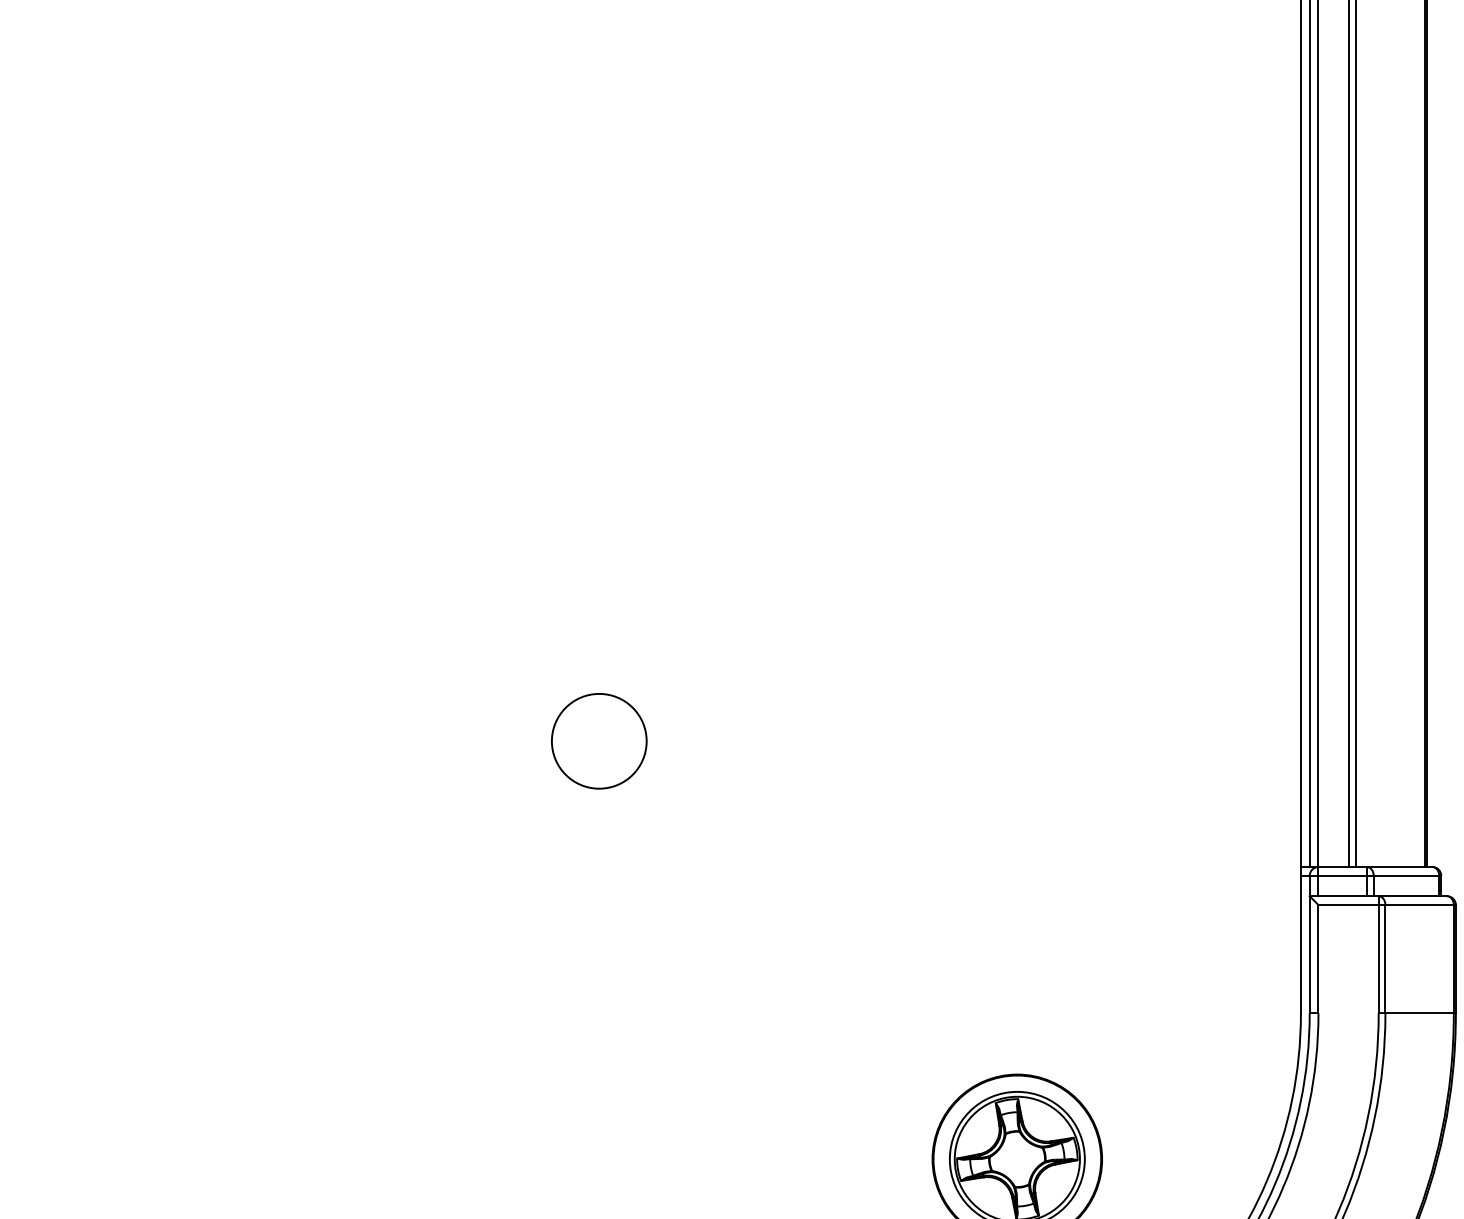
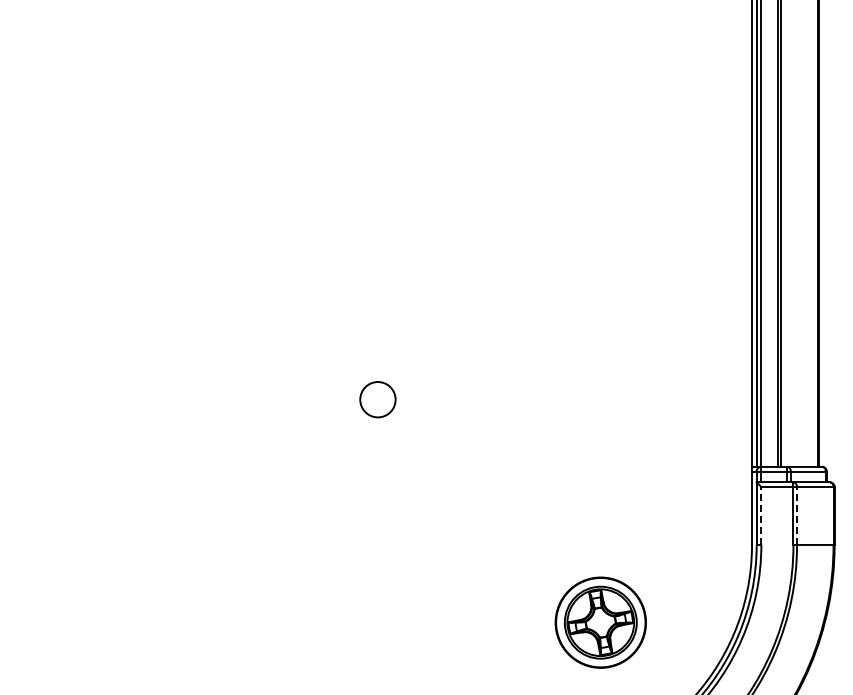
circle: (598, 740) -> (377, 399), size x0.7
line: (1318, 958) -> (761, 515), solid -> dashed
line: (1386, 958) -> (797, 515), solid -> dashed

